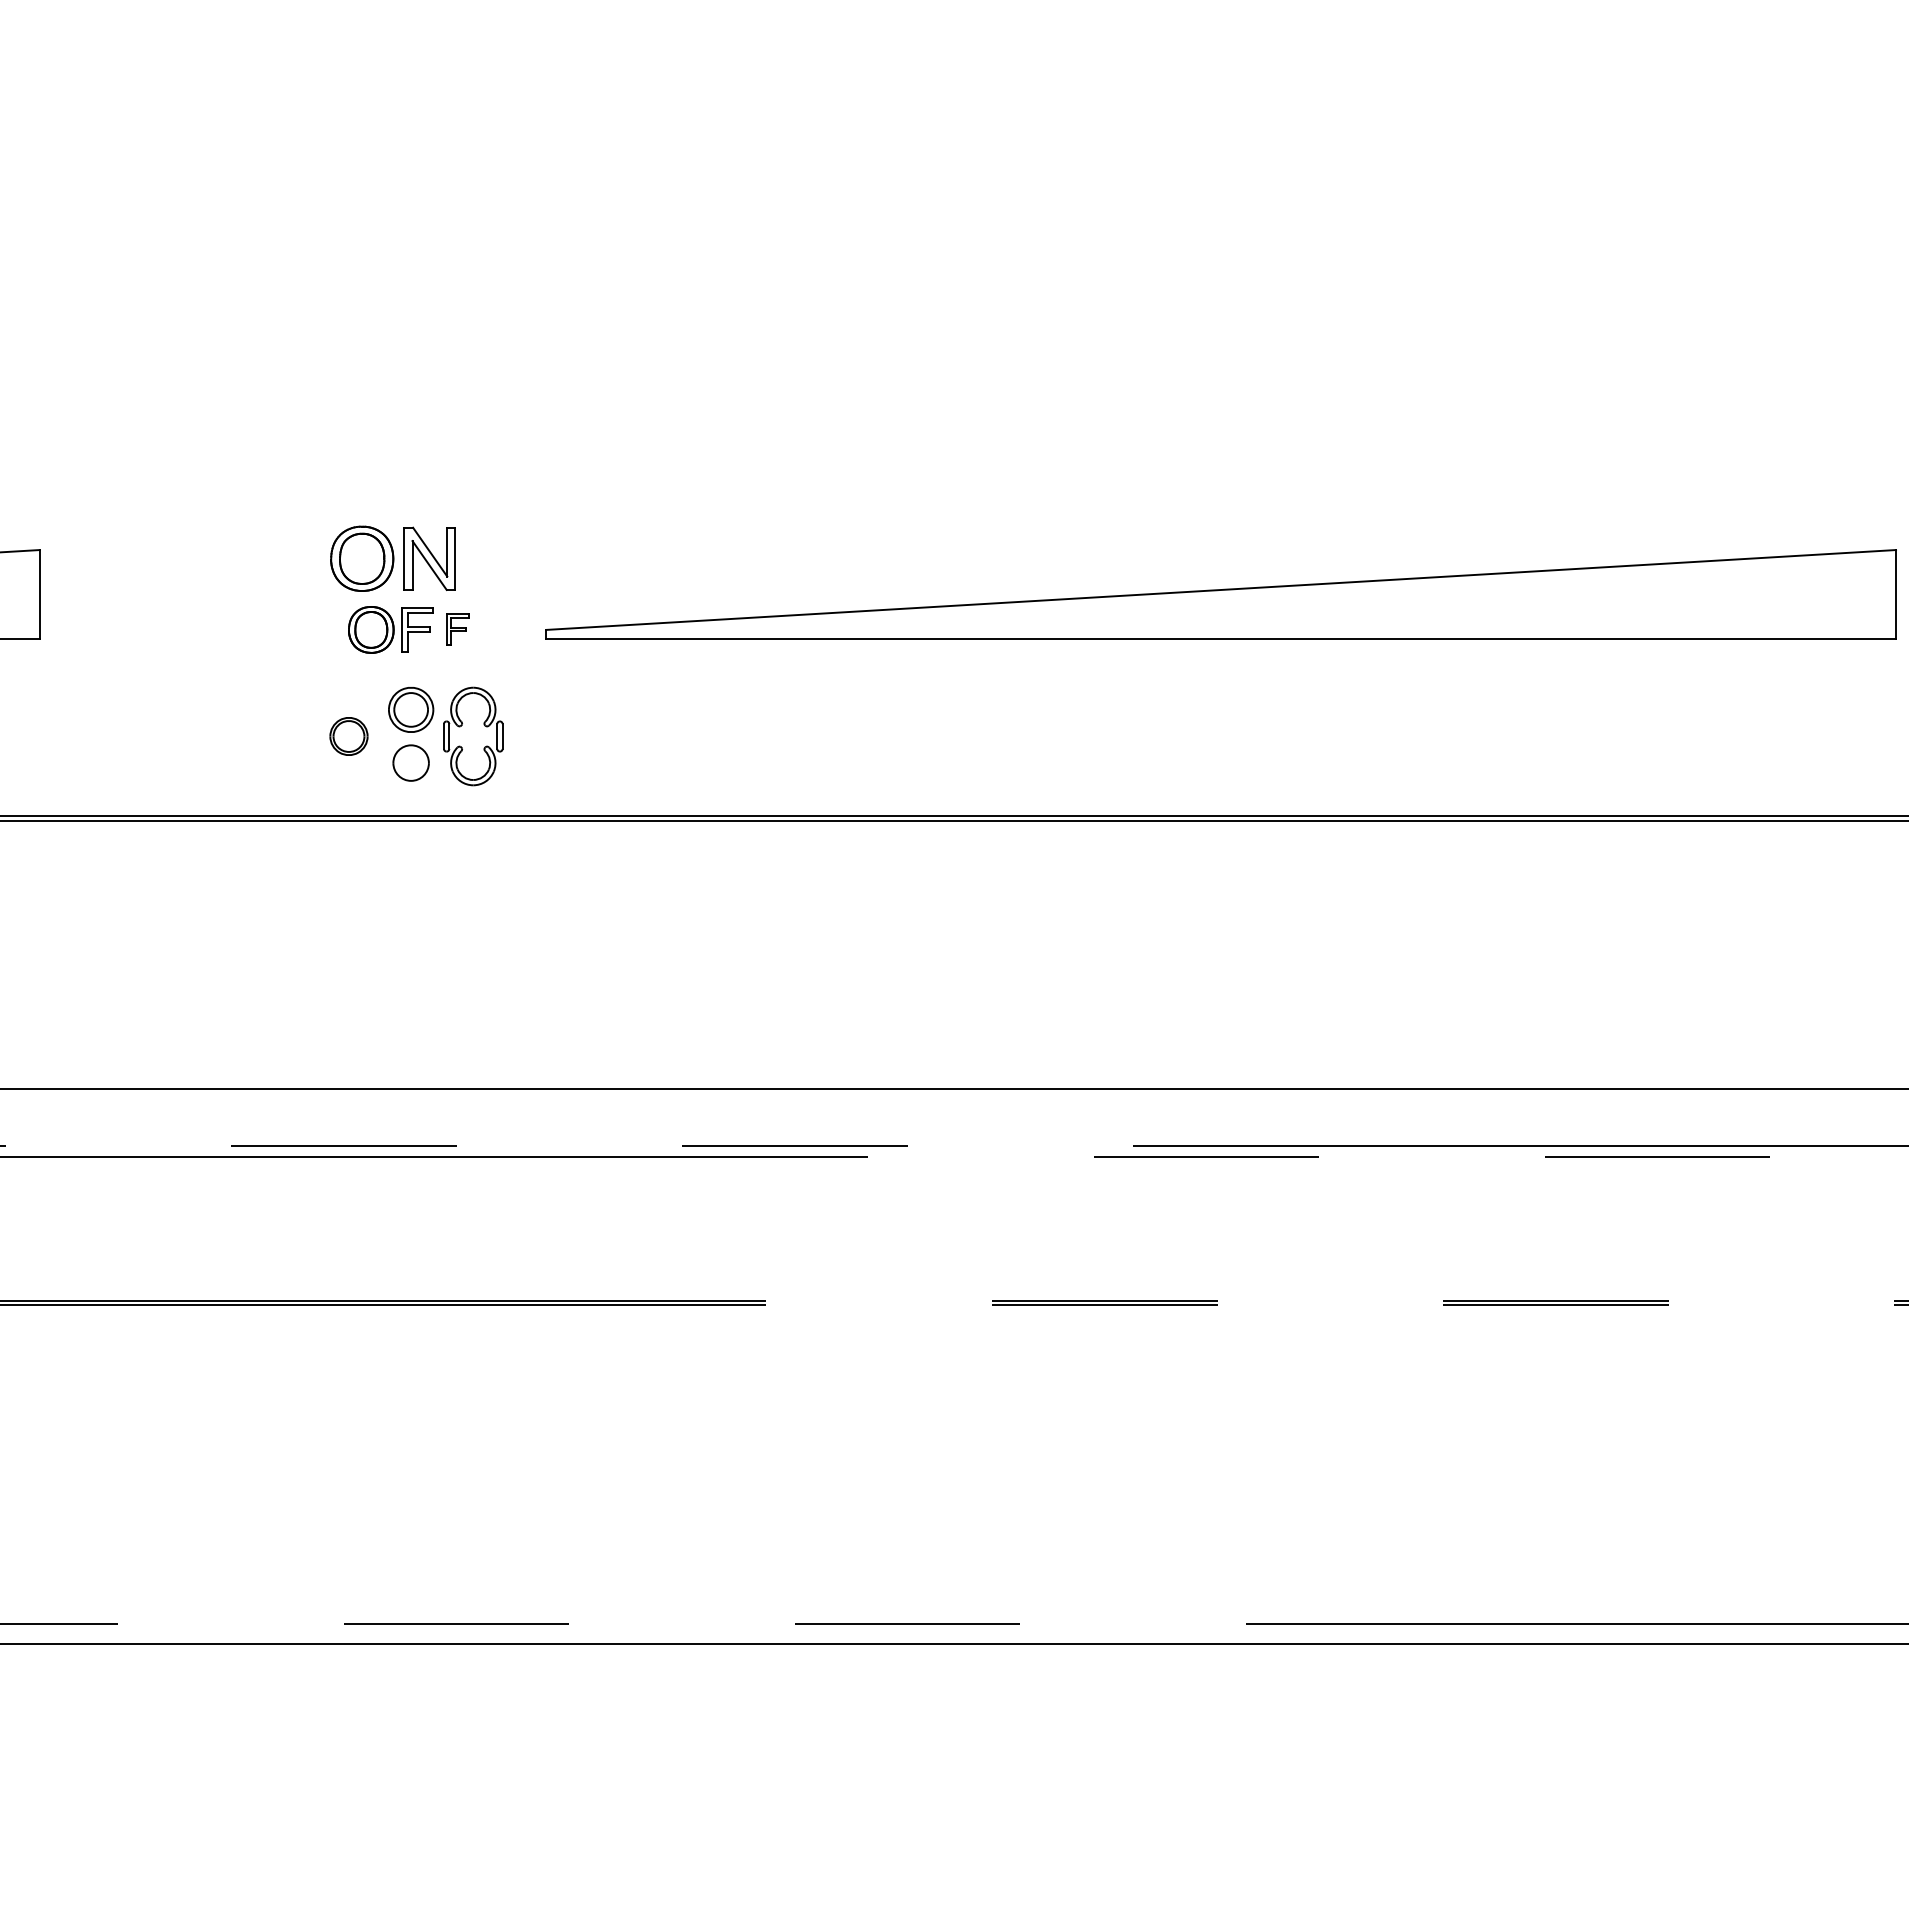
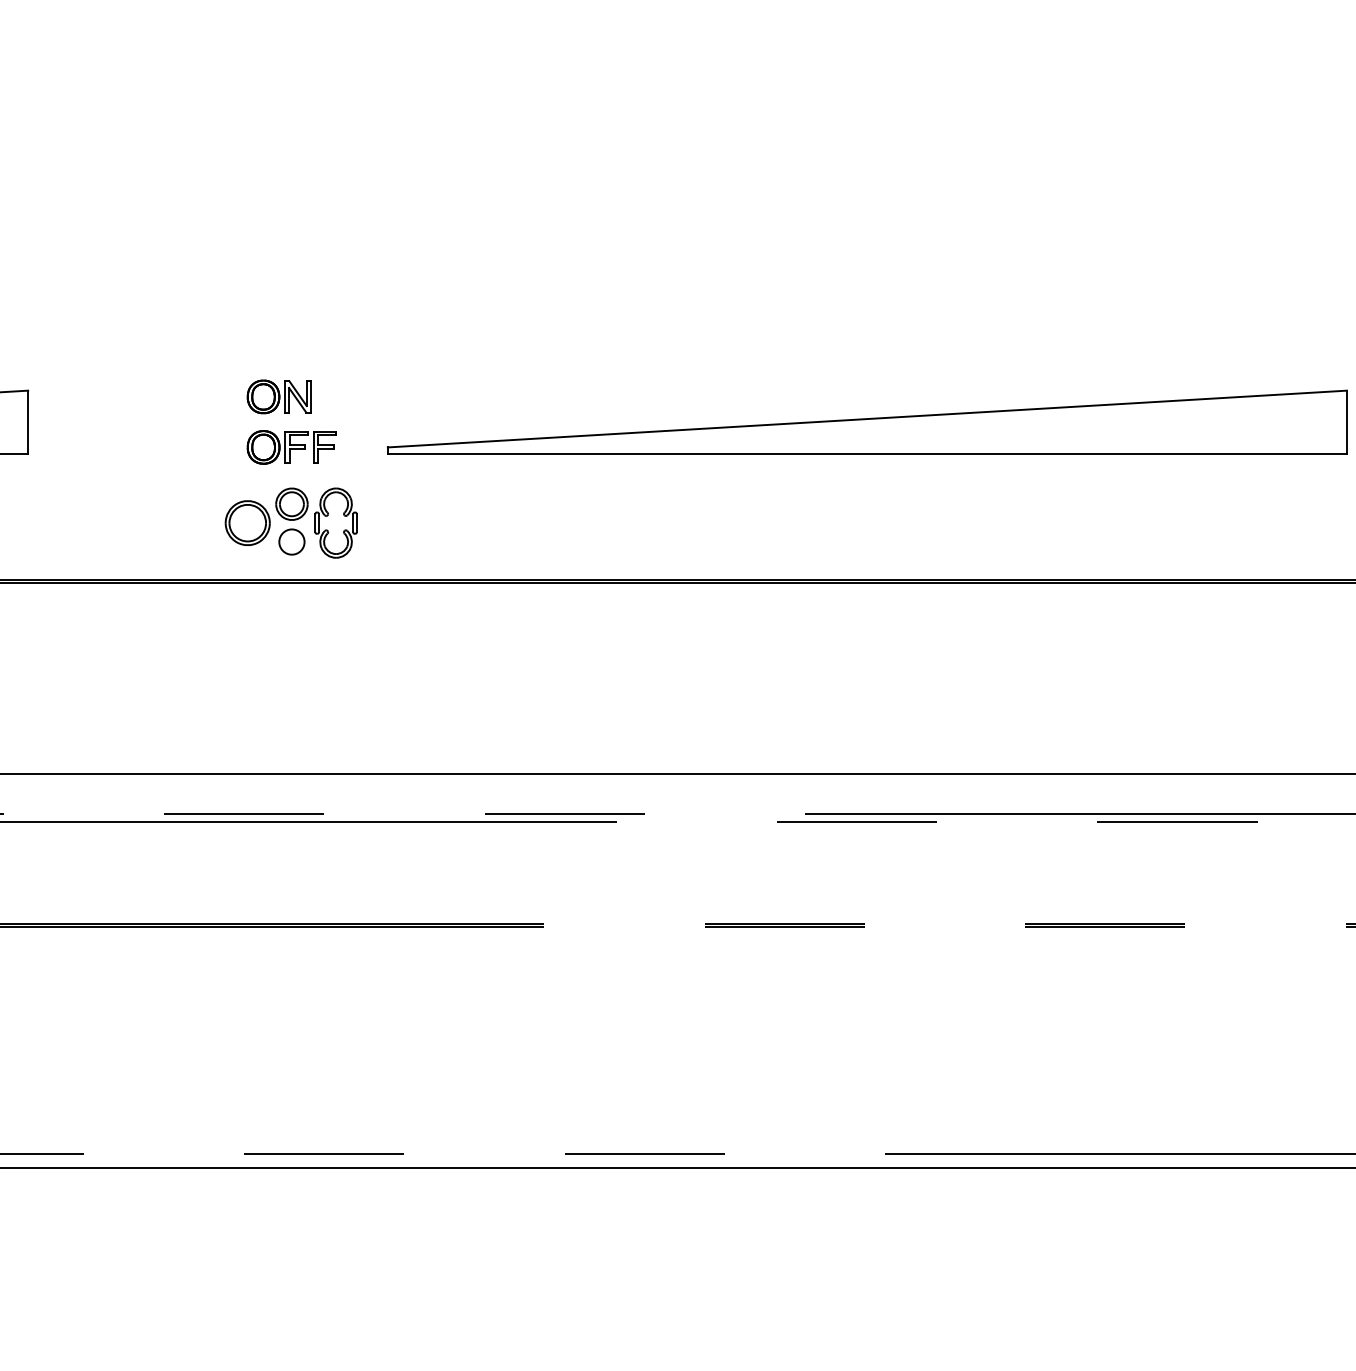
part: (393, 558) -> (279, 396), size x0.71
part: (457, 629) -> (324, 447), size x1.43
part: (348, 736) -> (247, 523), size x1.67

